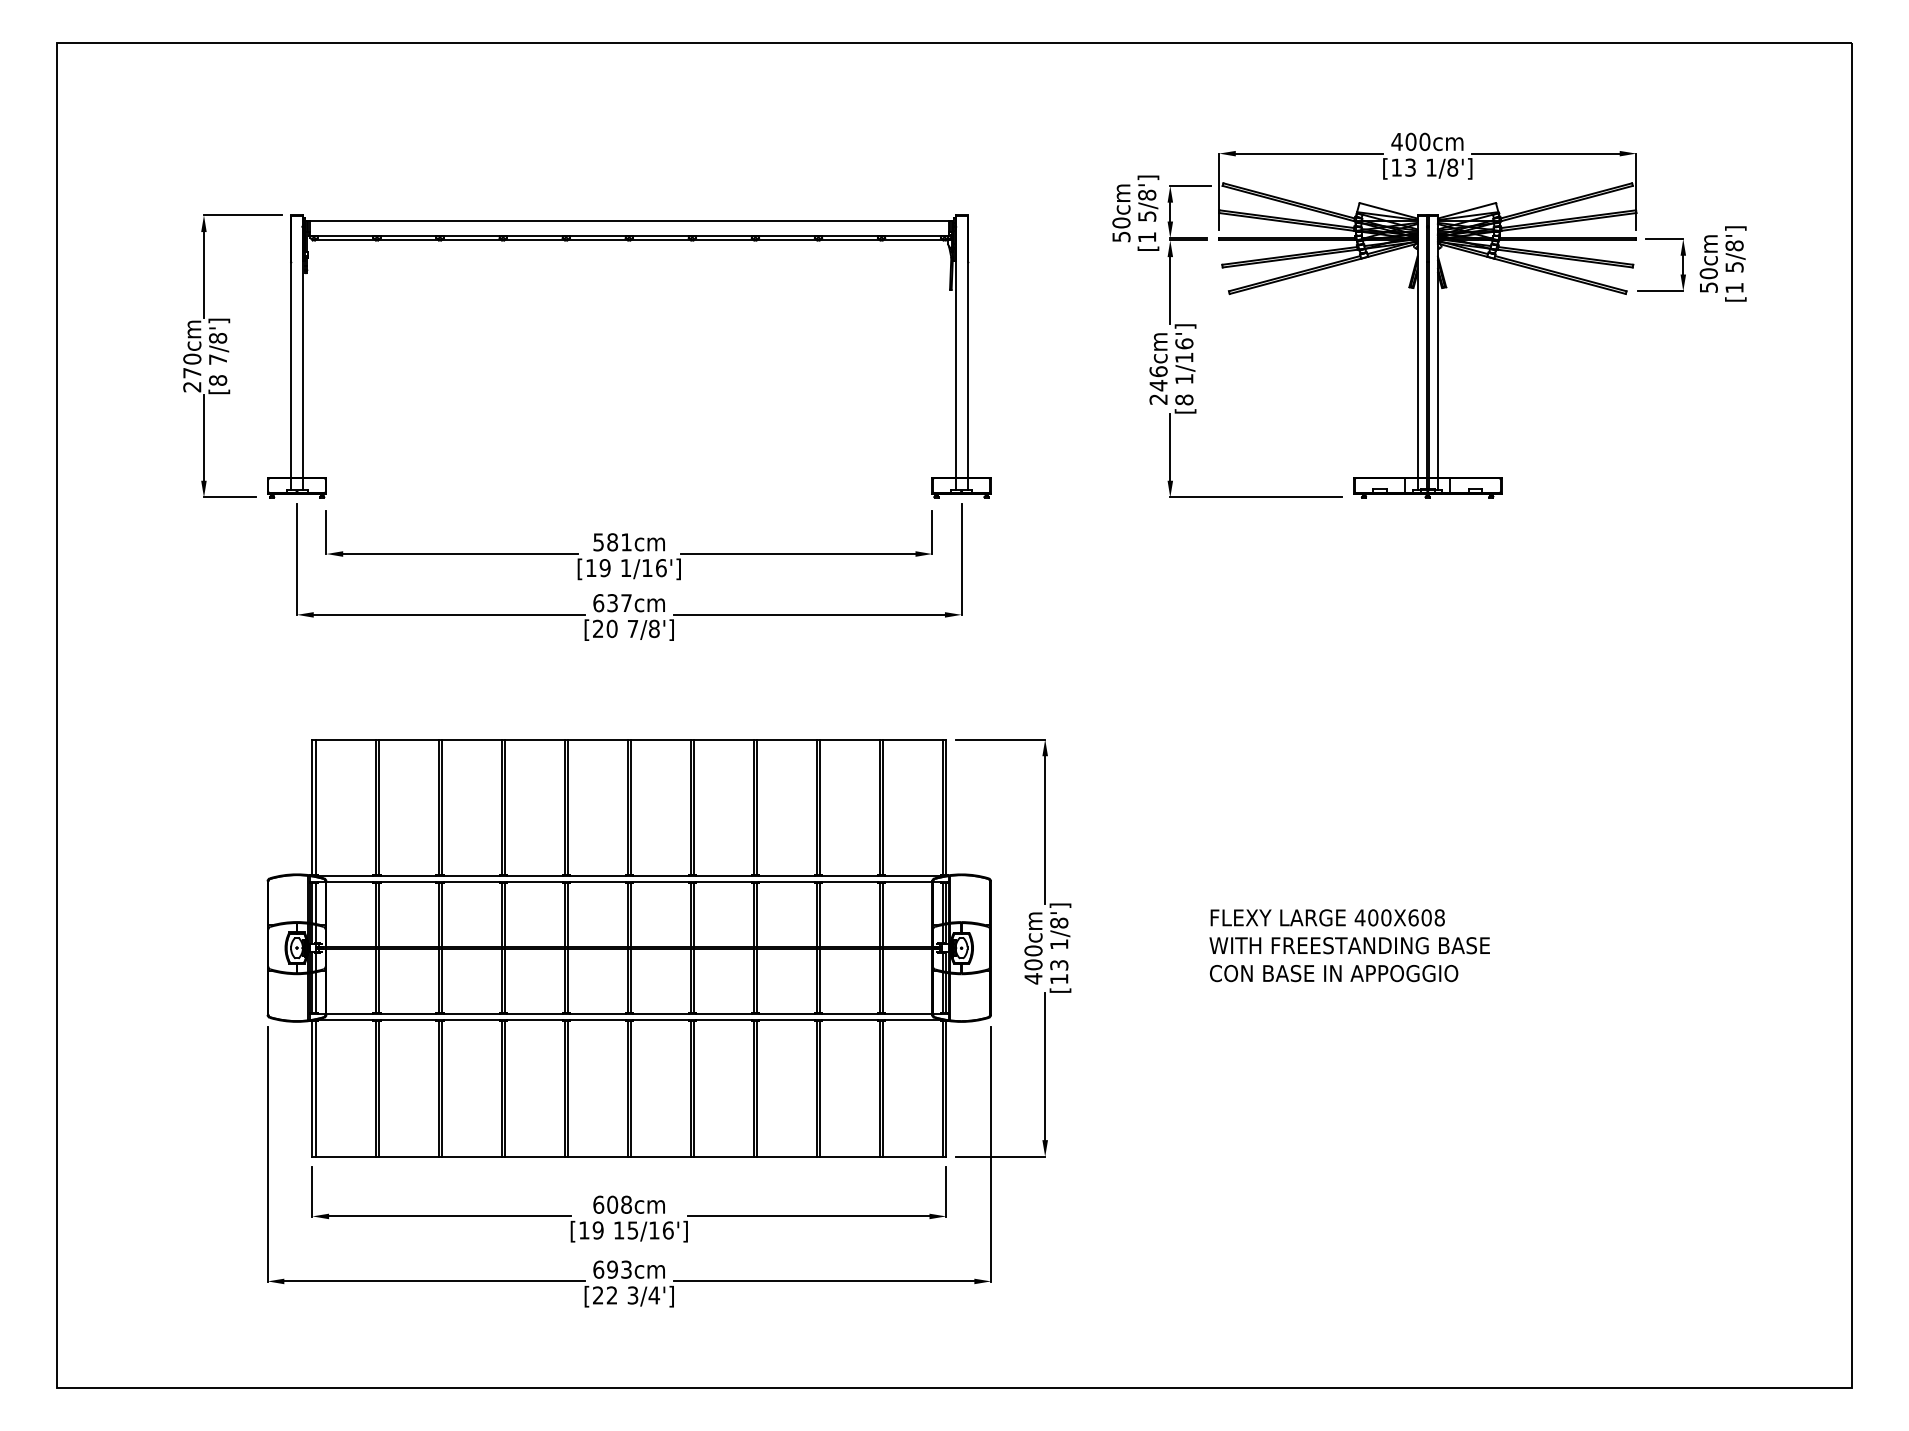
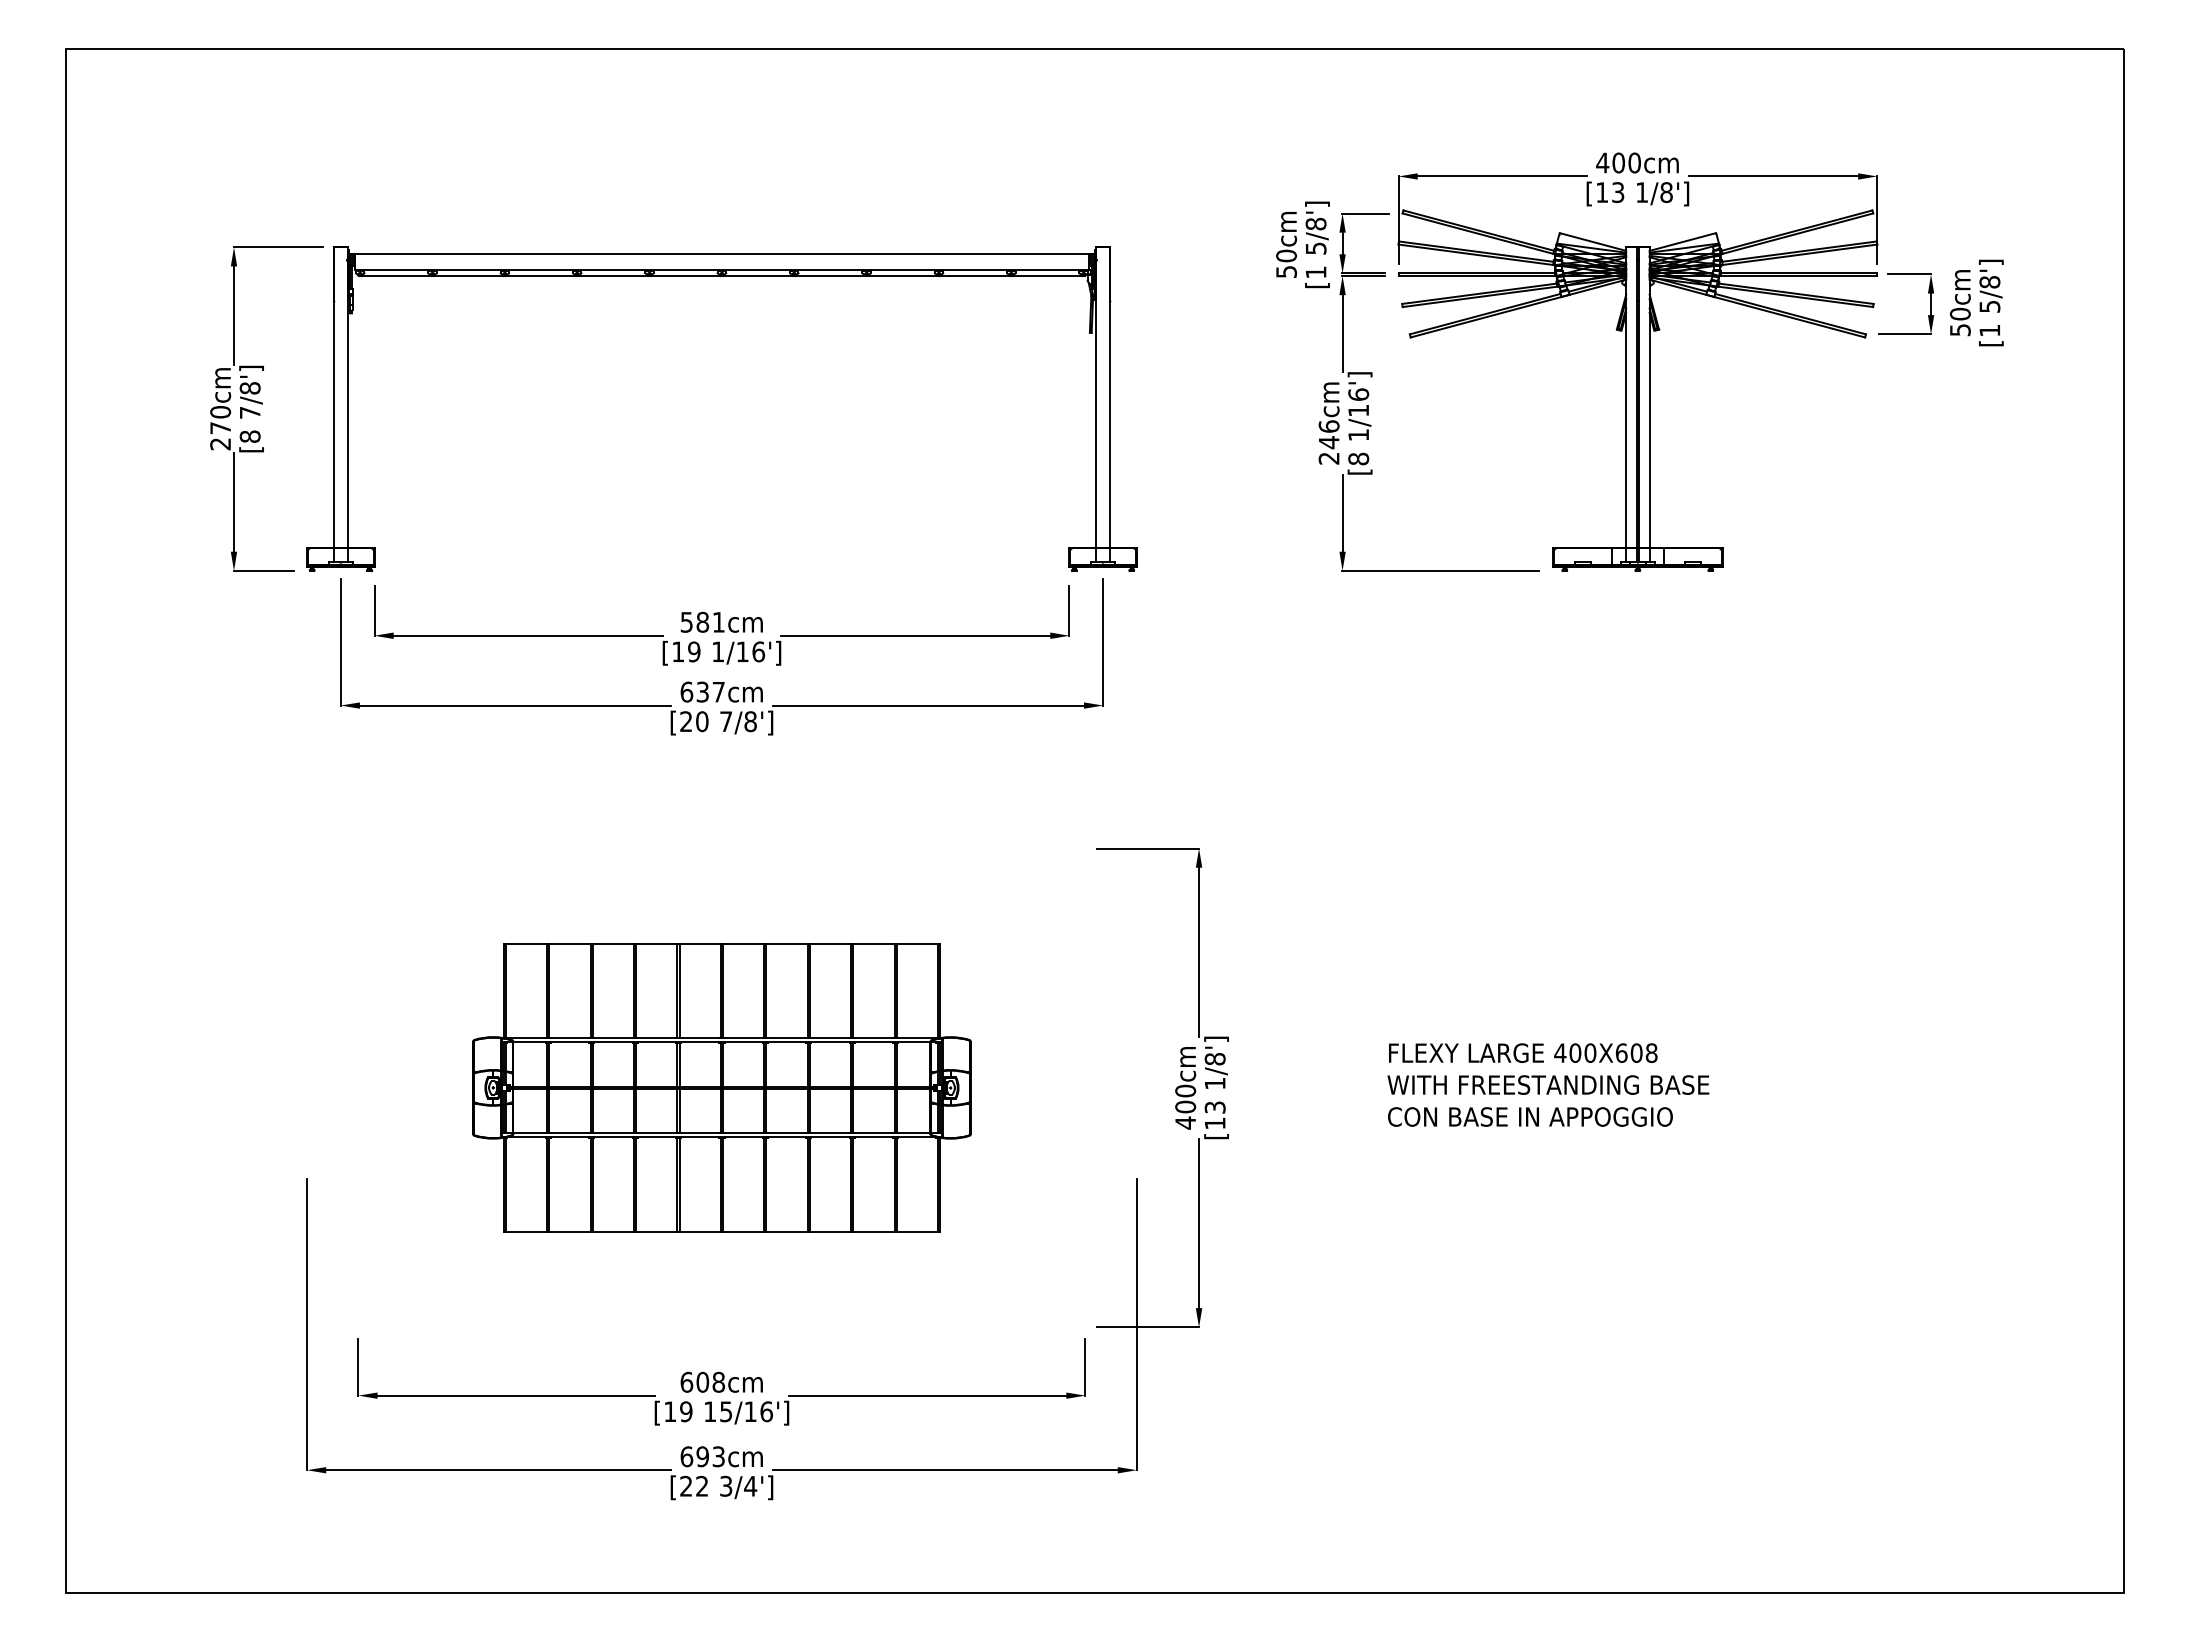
part: (628, 947) -> (721, 1087), size x0.6

